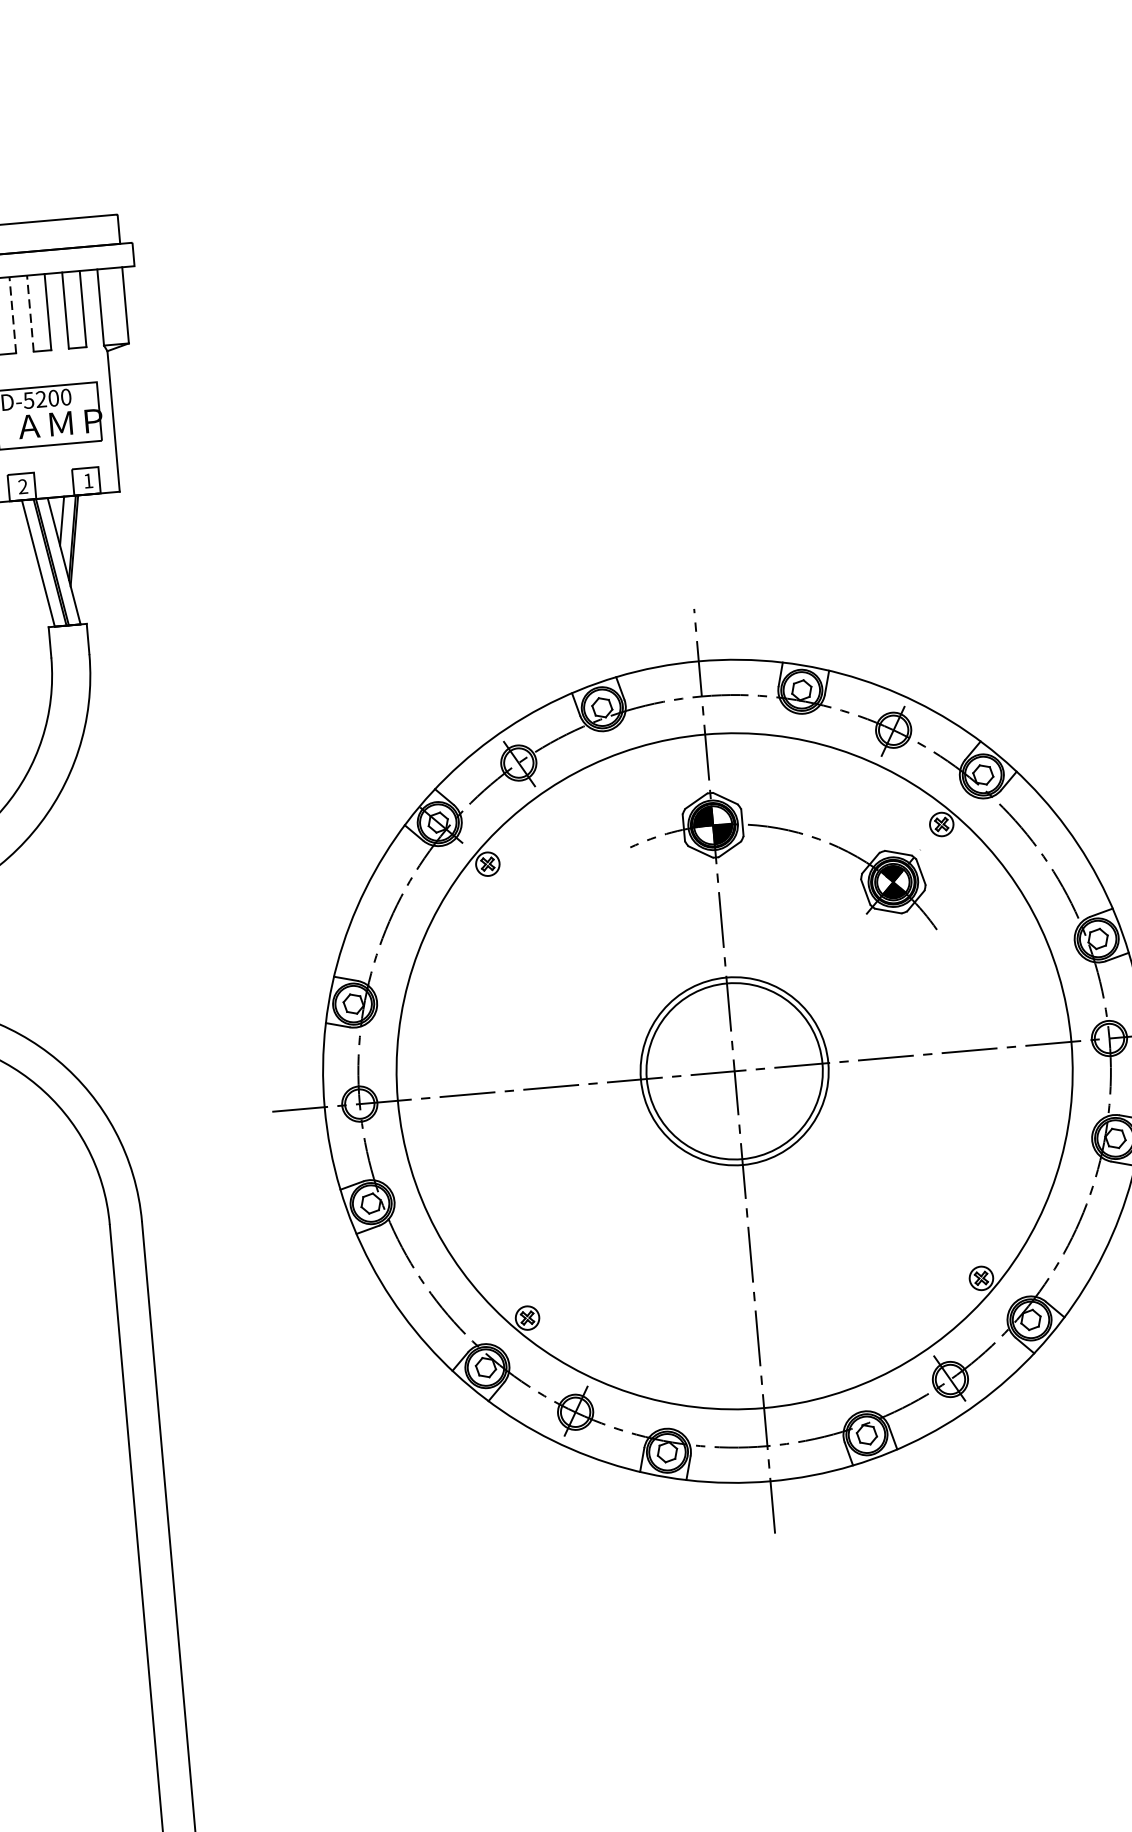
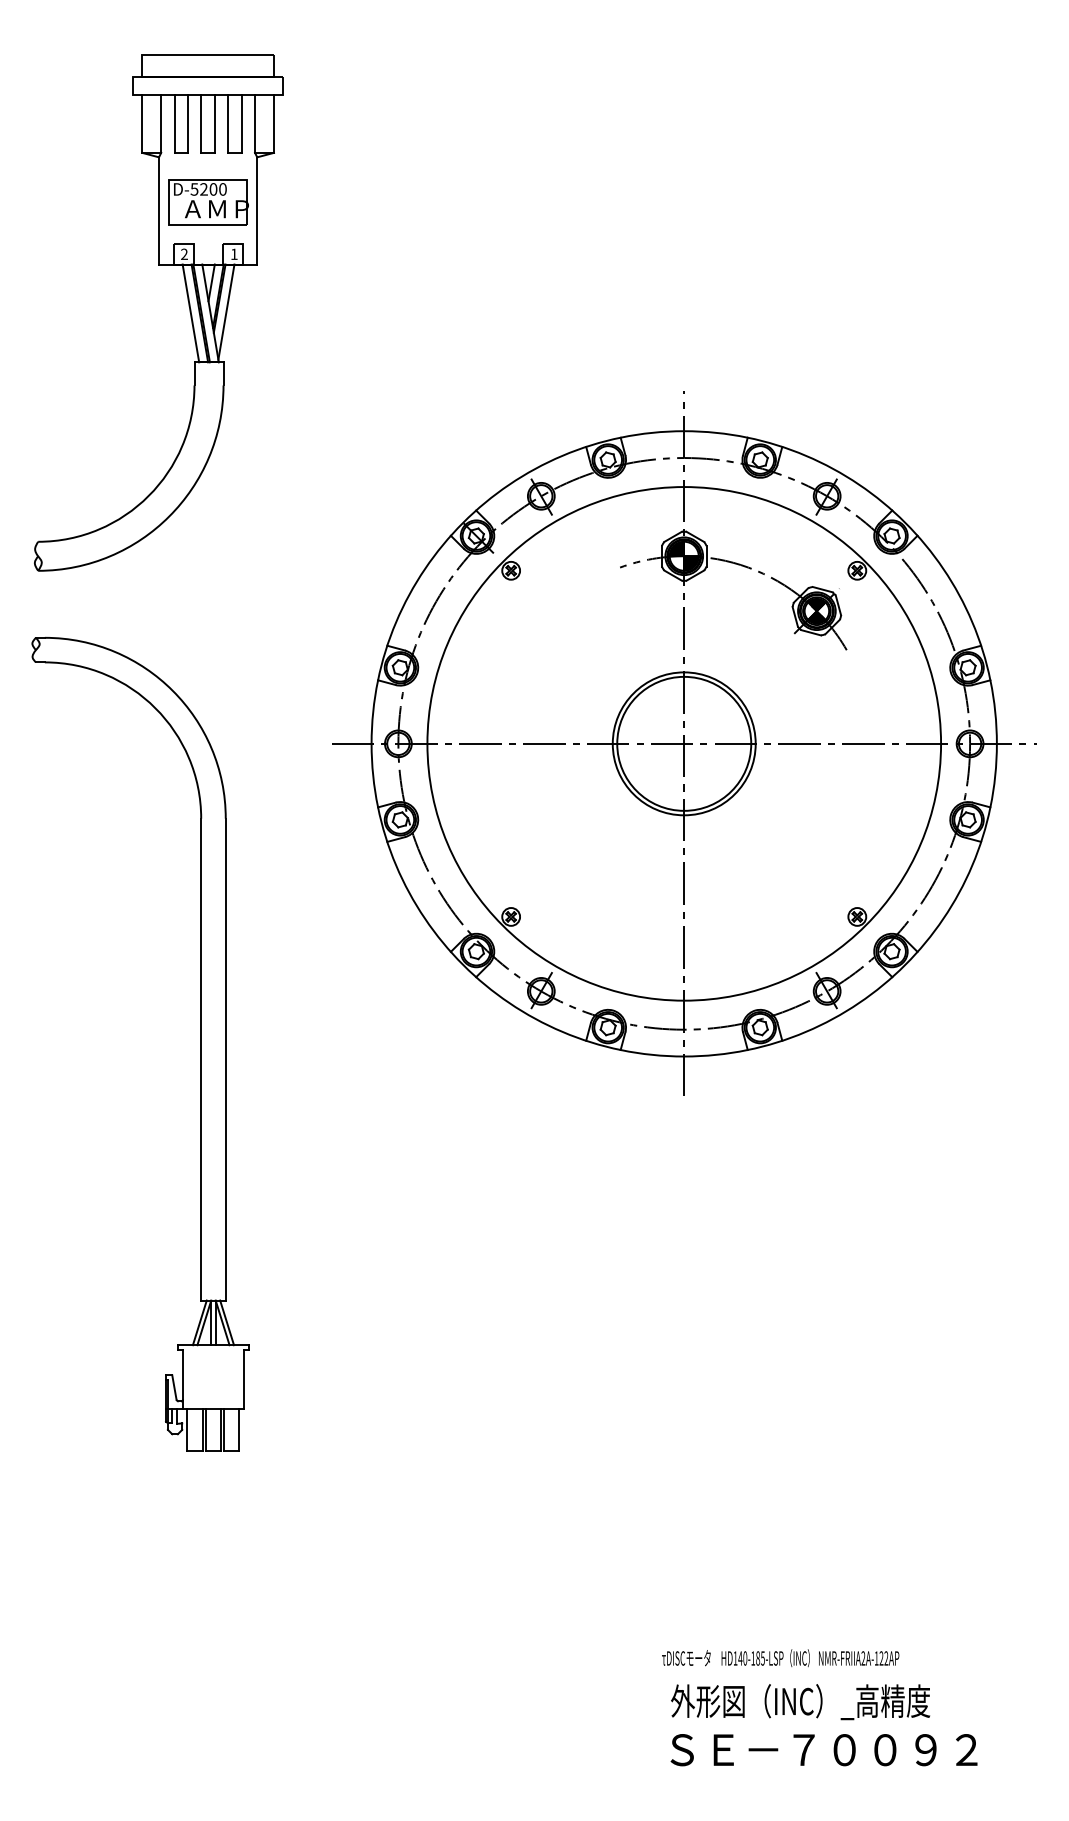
line: (30, 313) -> (201, 123), dashed -> solid
line: (13, 314) -> (188, 123), dashed -> solid
line: (84, 556) -> (226, 311), added

